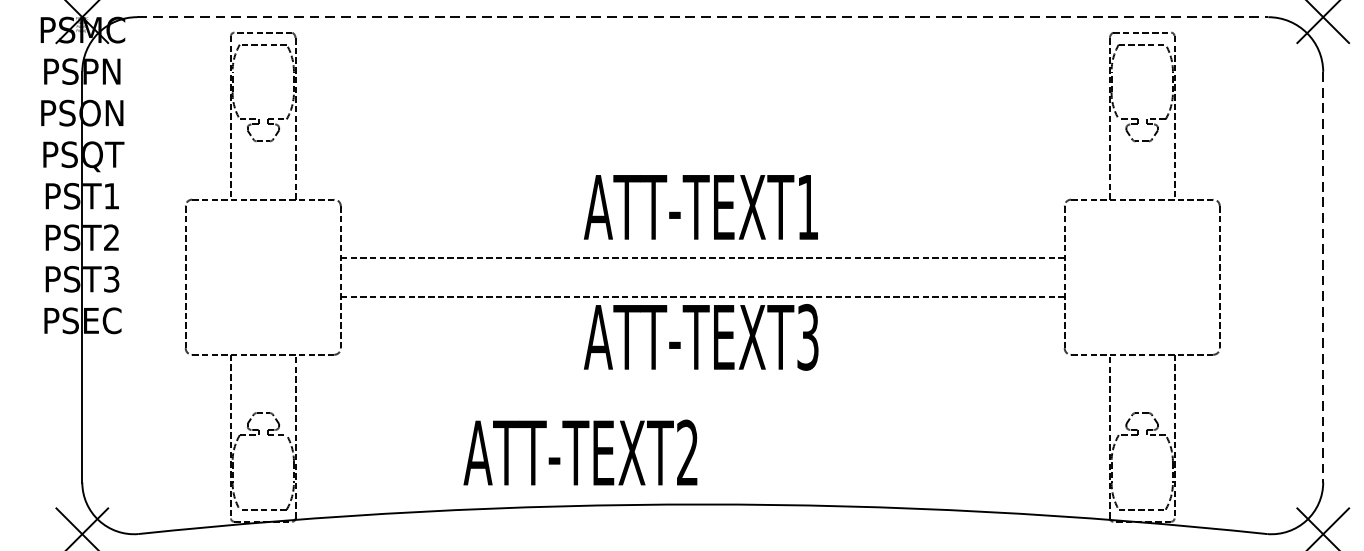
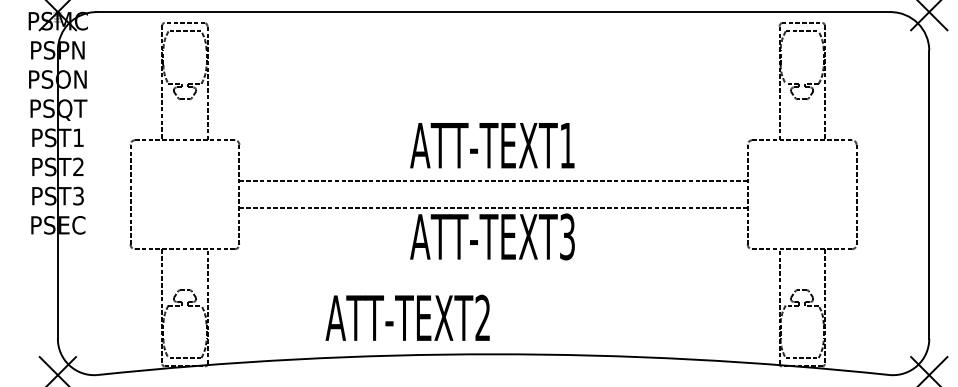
line: (704, 17) -> (494, 12), dashed -> solid
line: (1323, 278) -> (929, 195), dashed -> solid

